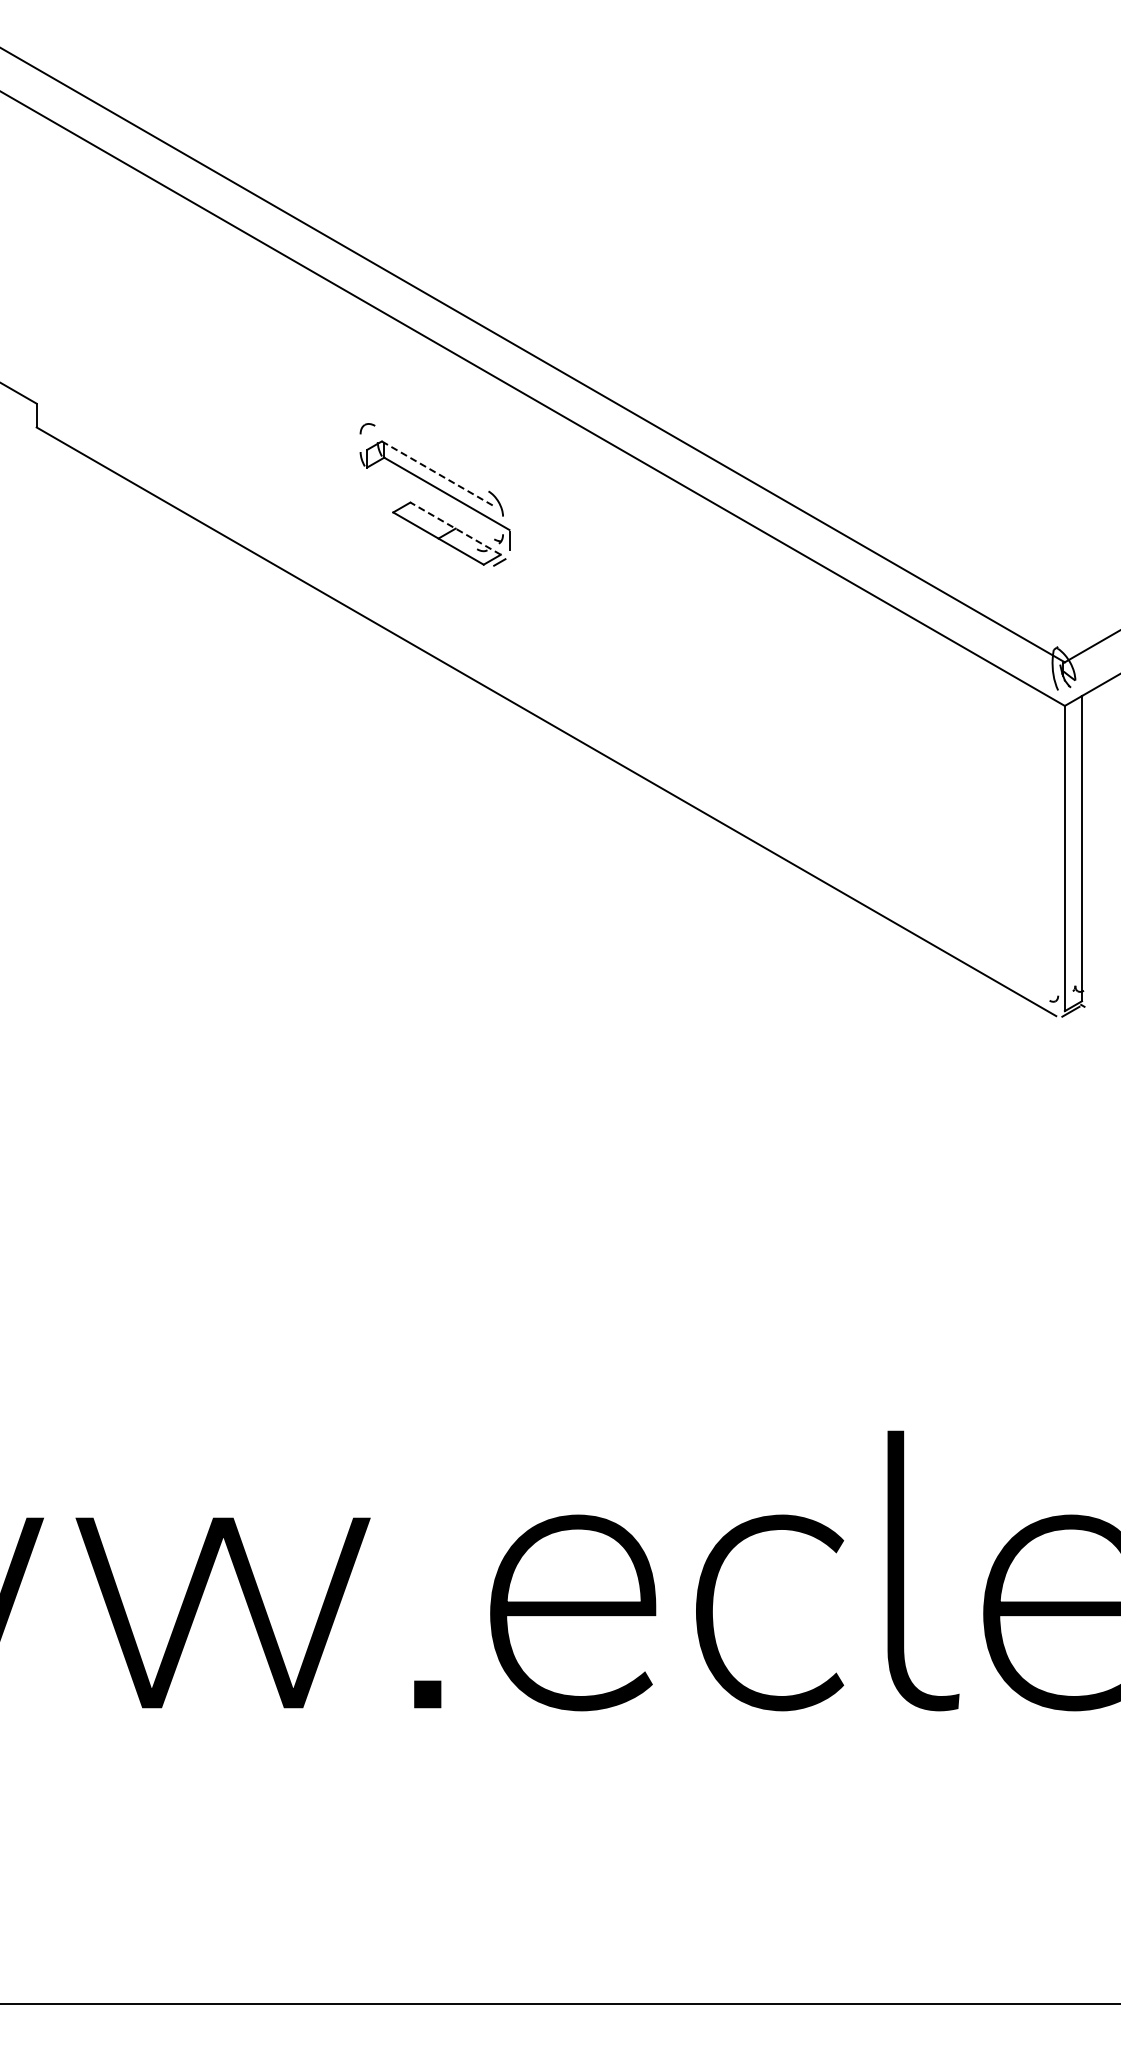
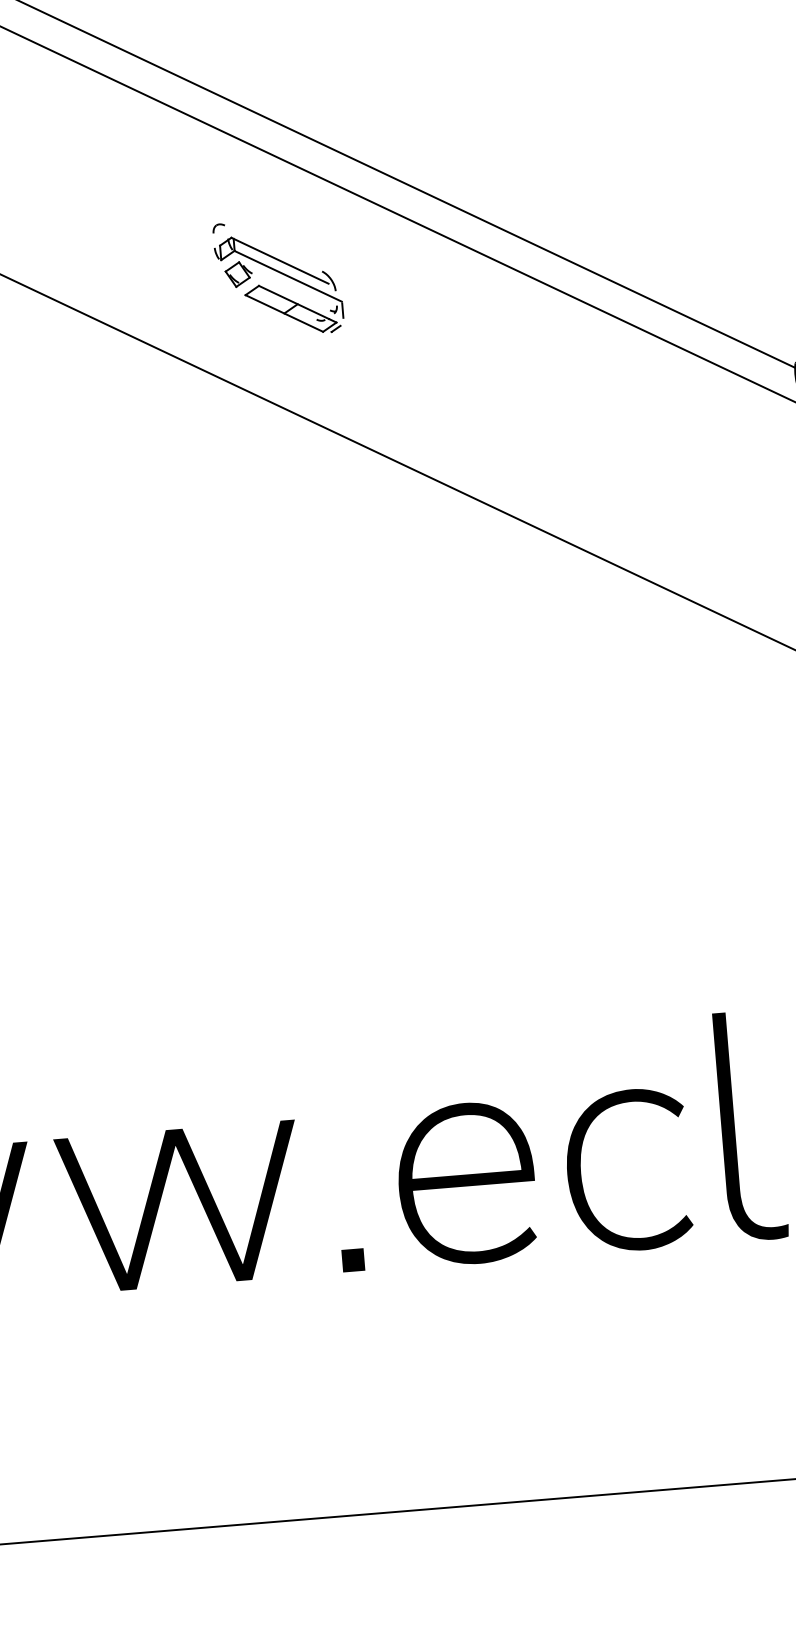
line: (438, 474) -> (280, 261), dashed -> solid
part: (386, 486) -> (238, 274), added
line: (455, 528) -> (297, 304), dashed -> solid

